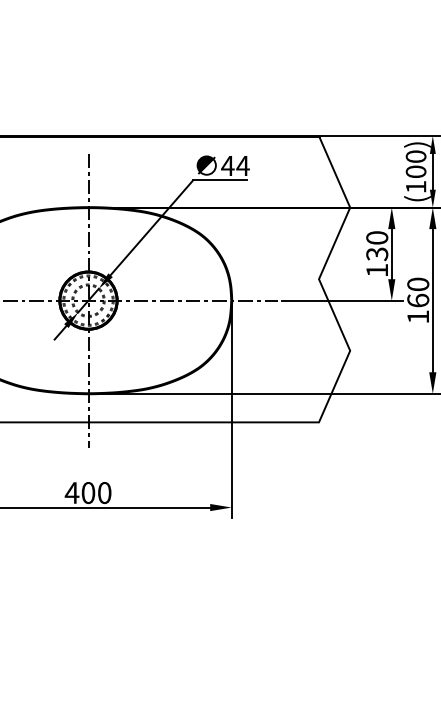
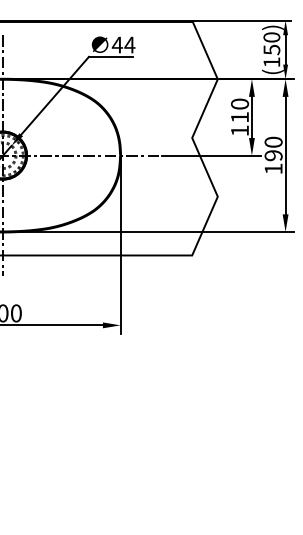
text: (415, 171) -> (271, 49), (100) -> (150)
text: (377, 254) -> (240, 117), 130 -> 110
text: (418, 300) -> (273, 155), 160 -> 190

